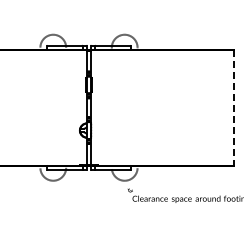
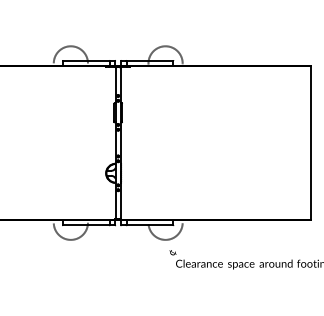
line: (234, 108) -> (311, 144), dashed -> solid

